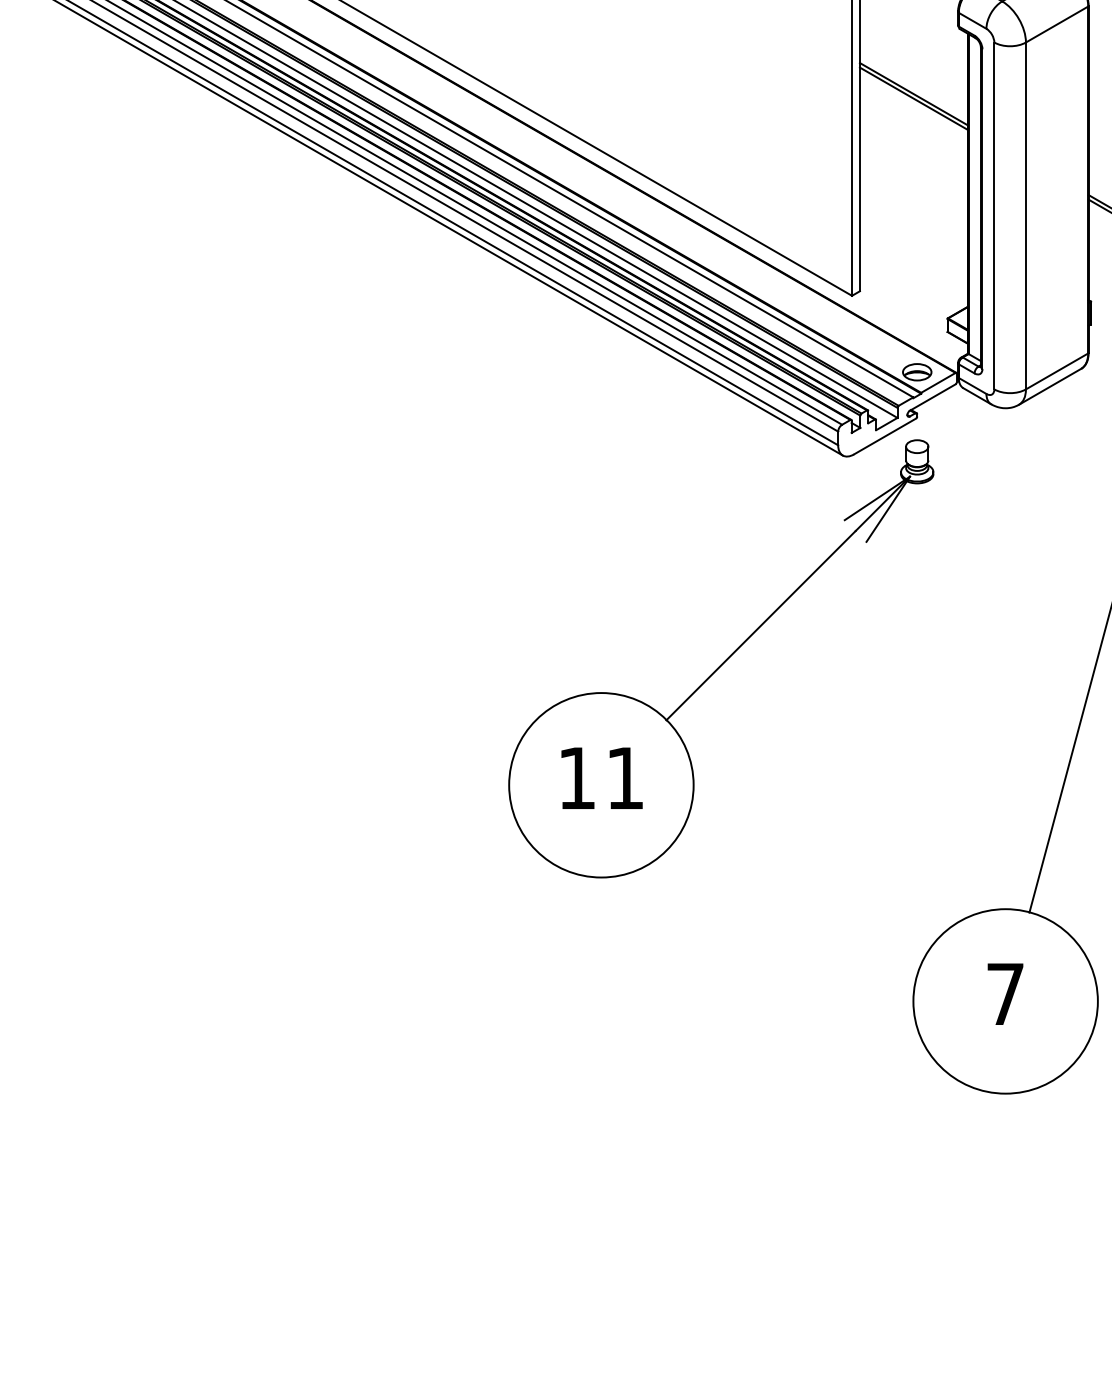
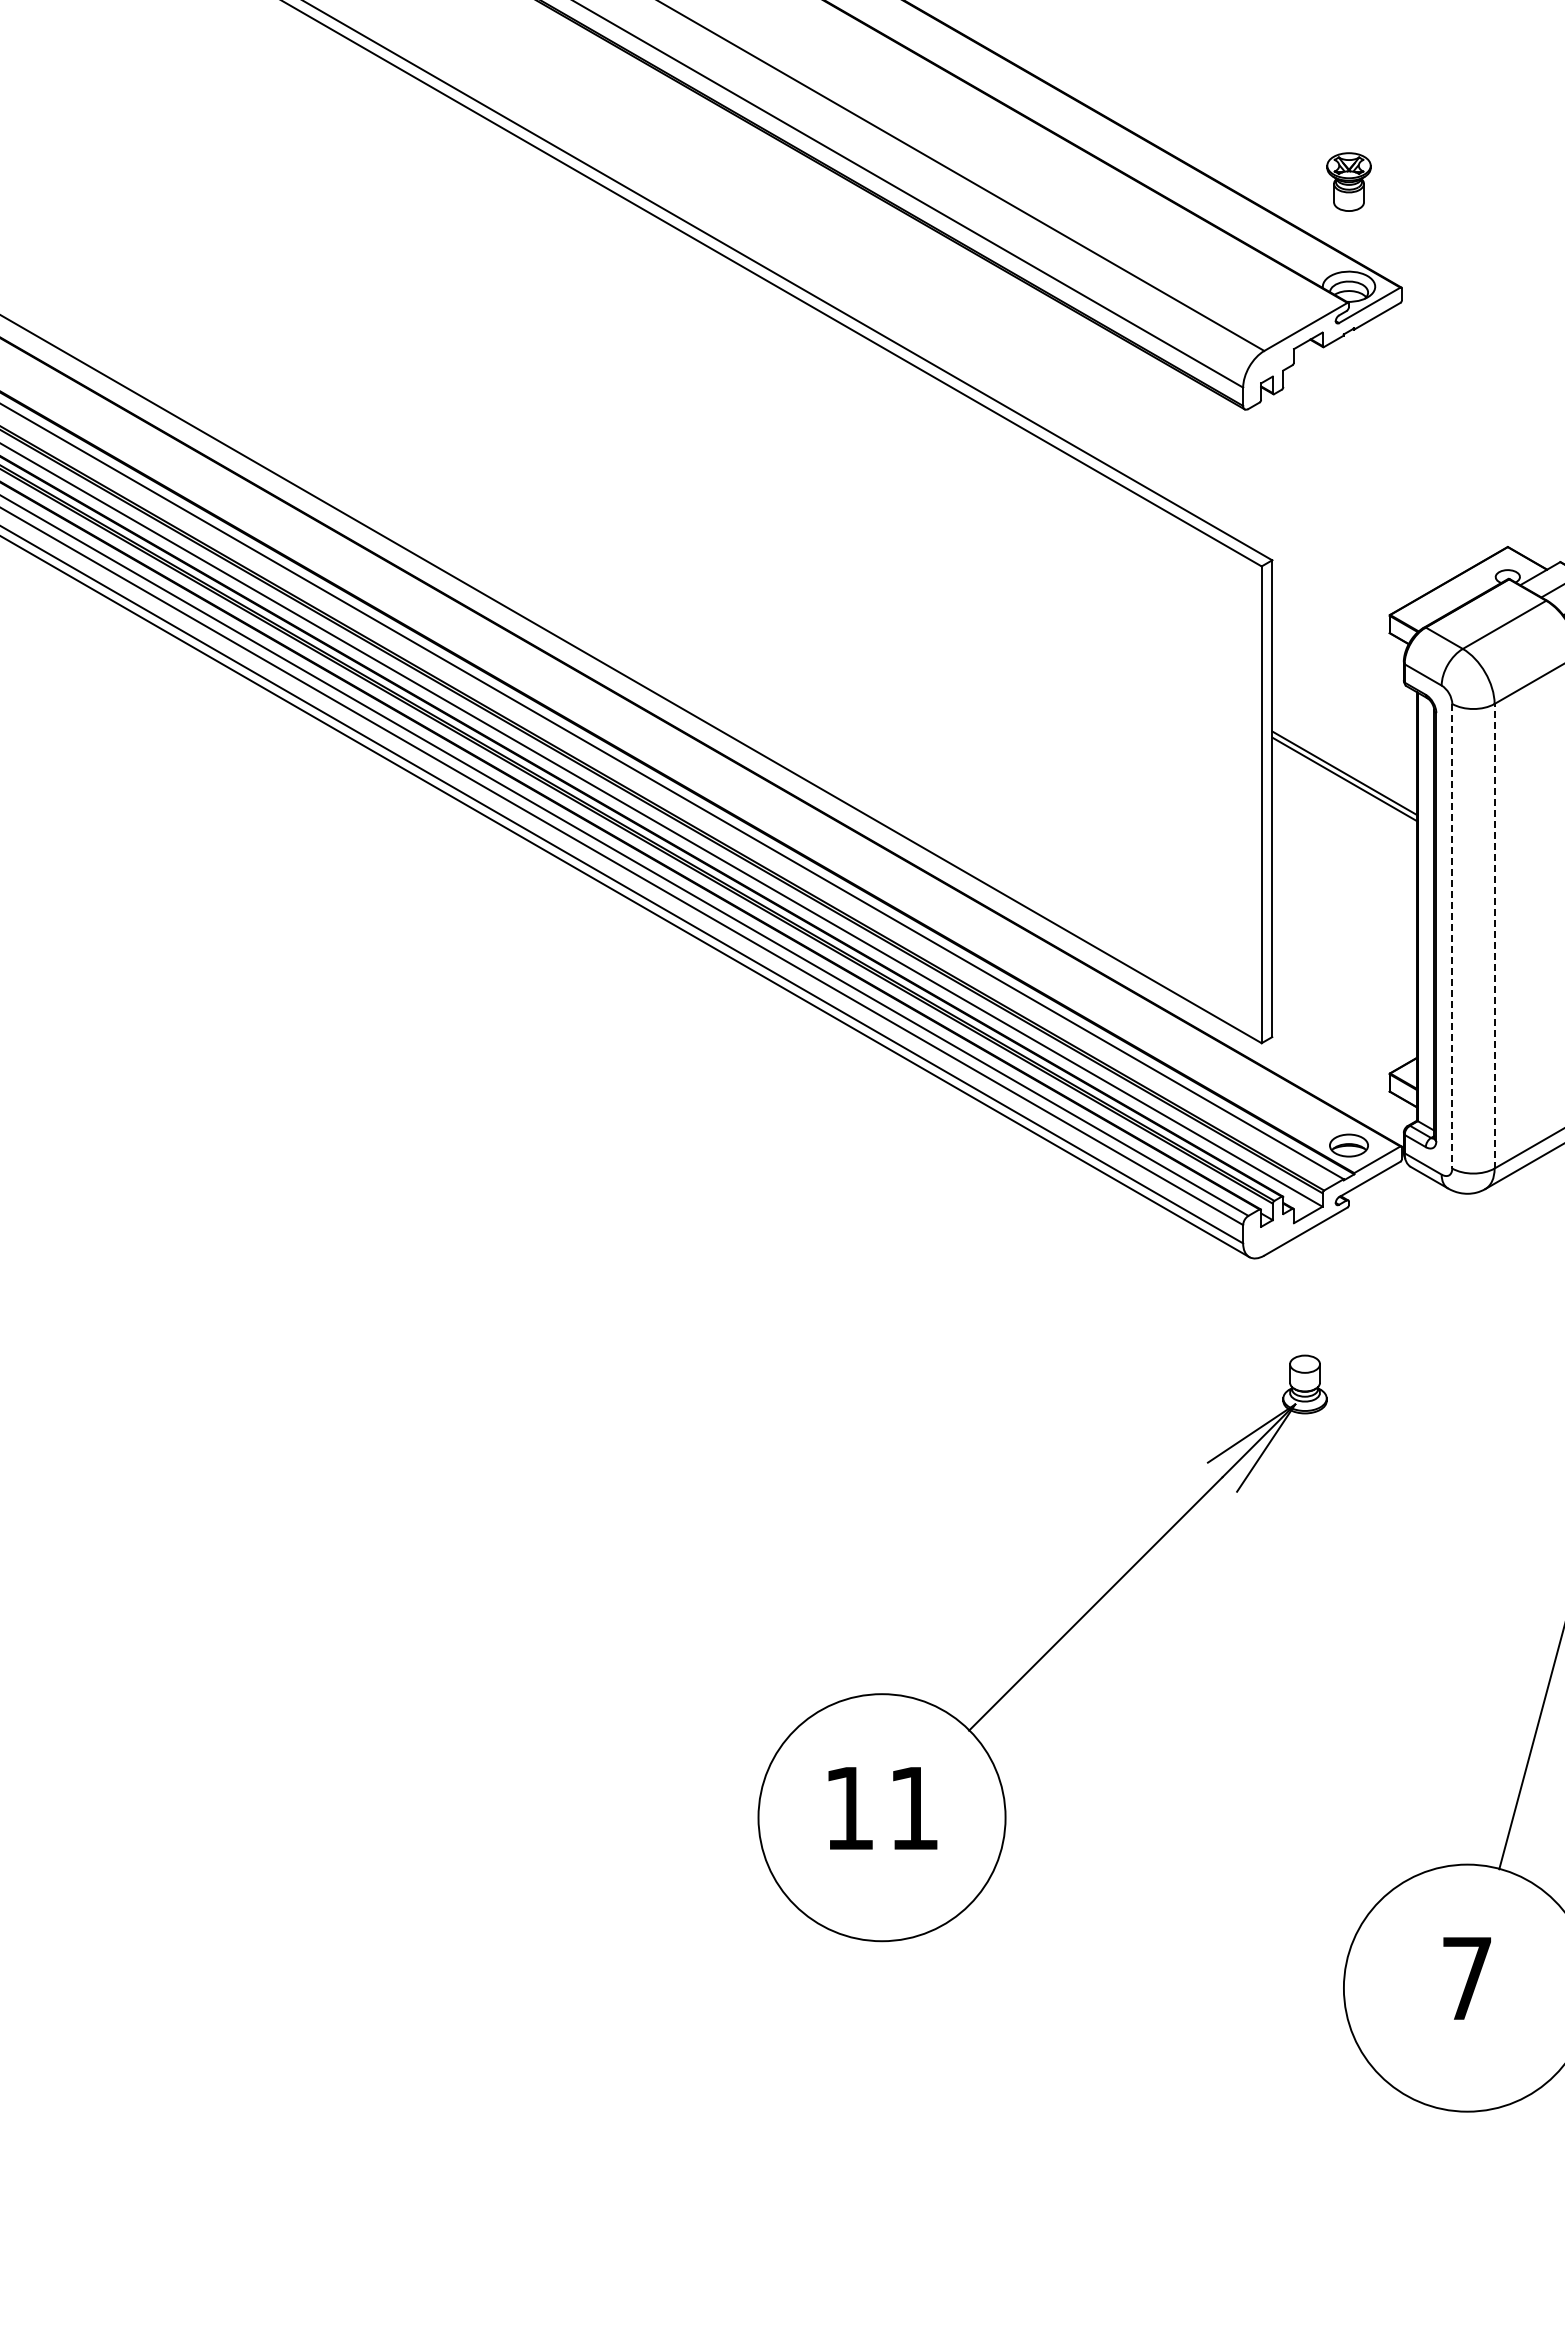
line: (1025, 215) -> (1494, 935), solid -> dashed
line: (994, 216) -> (1452, 936), solid -> dashed
part: (721, 658) -> (1042, 1648), moved

